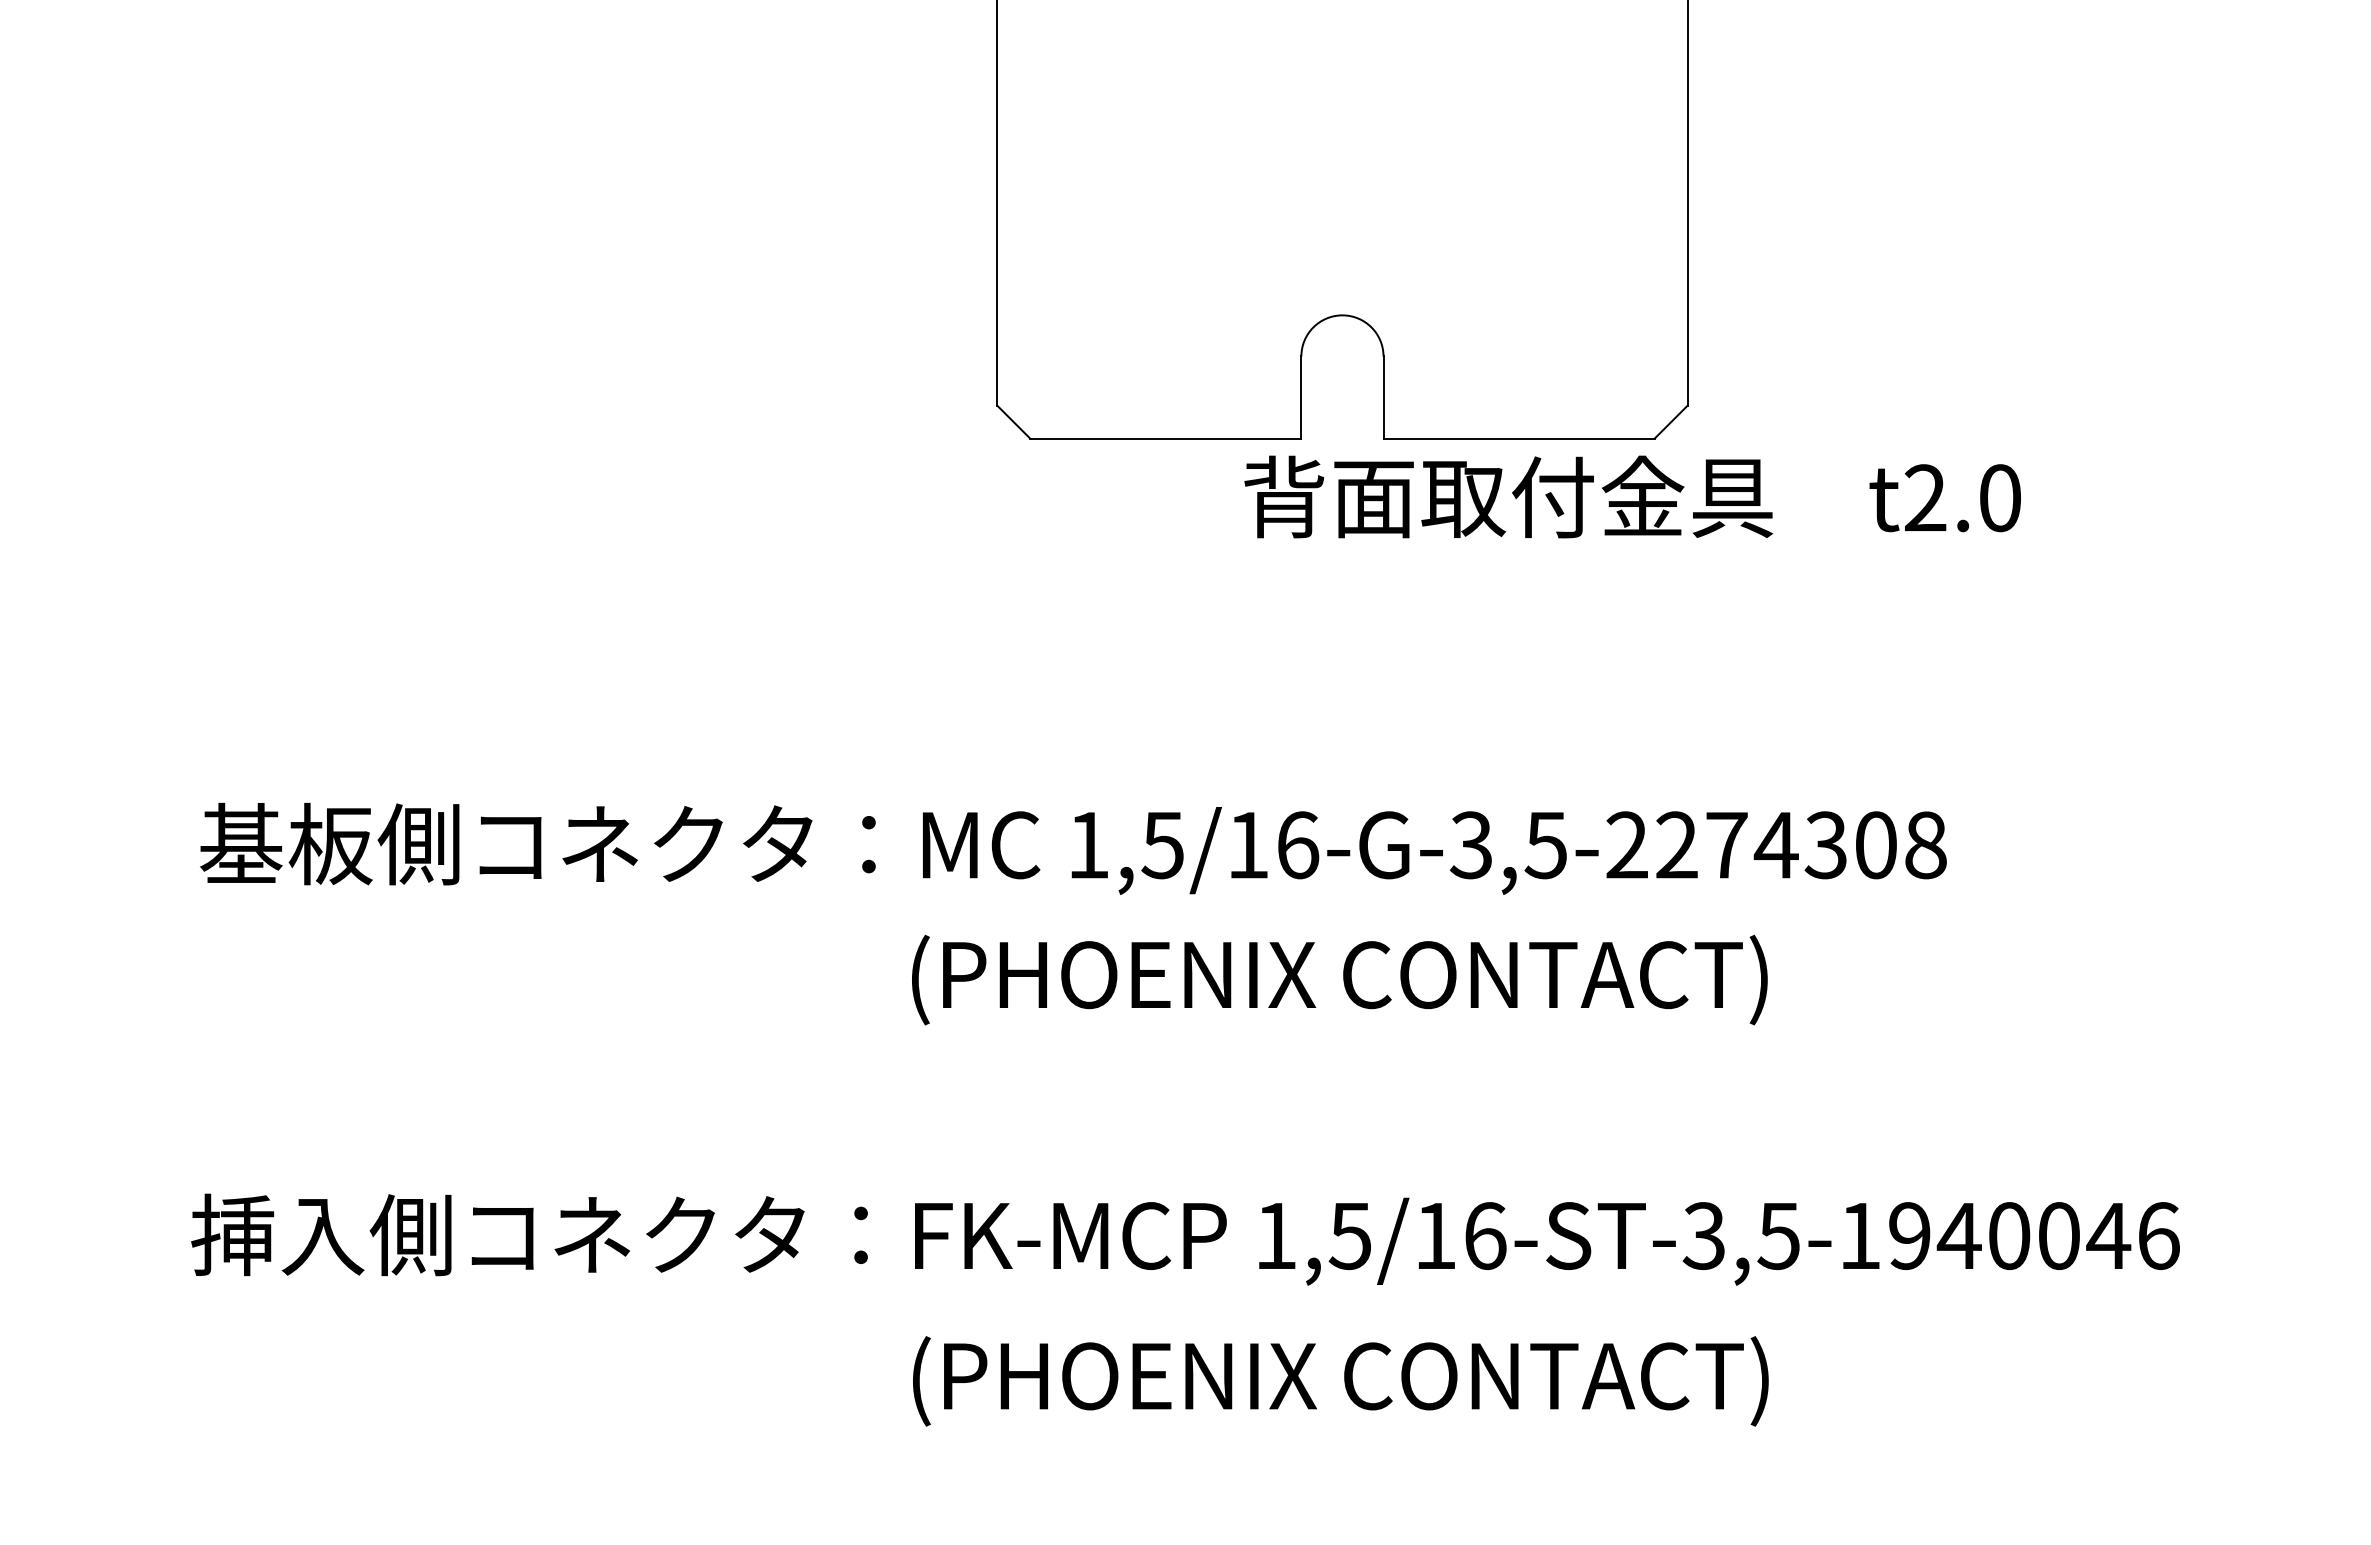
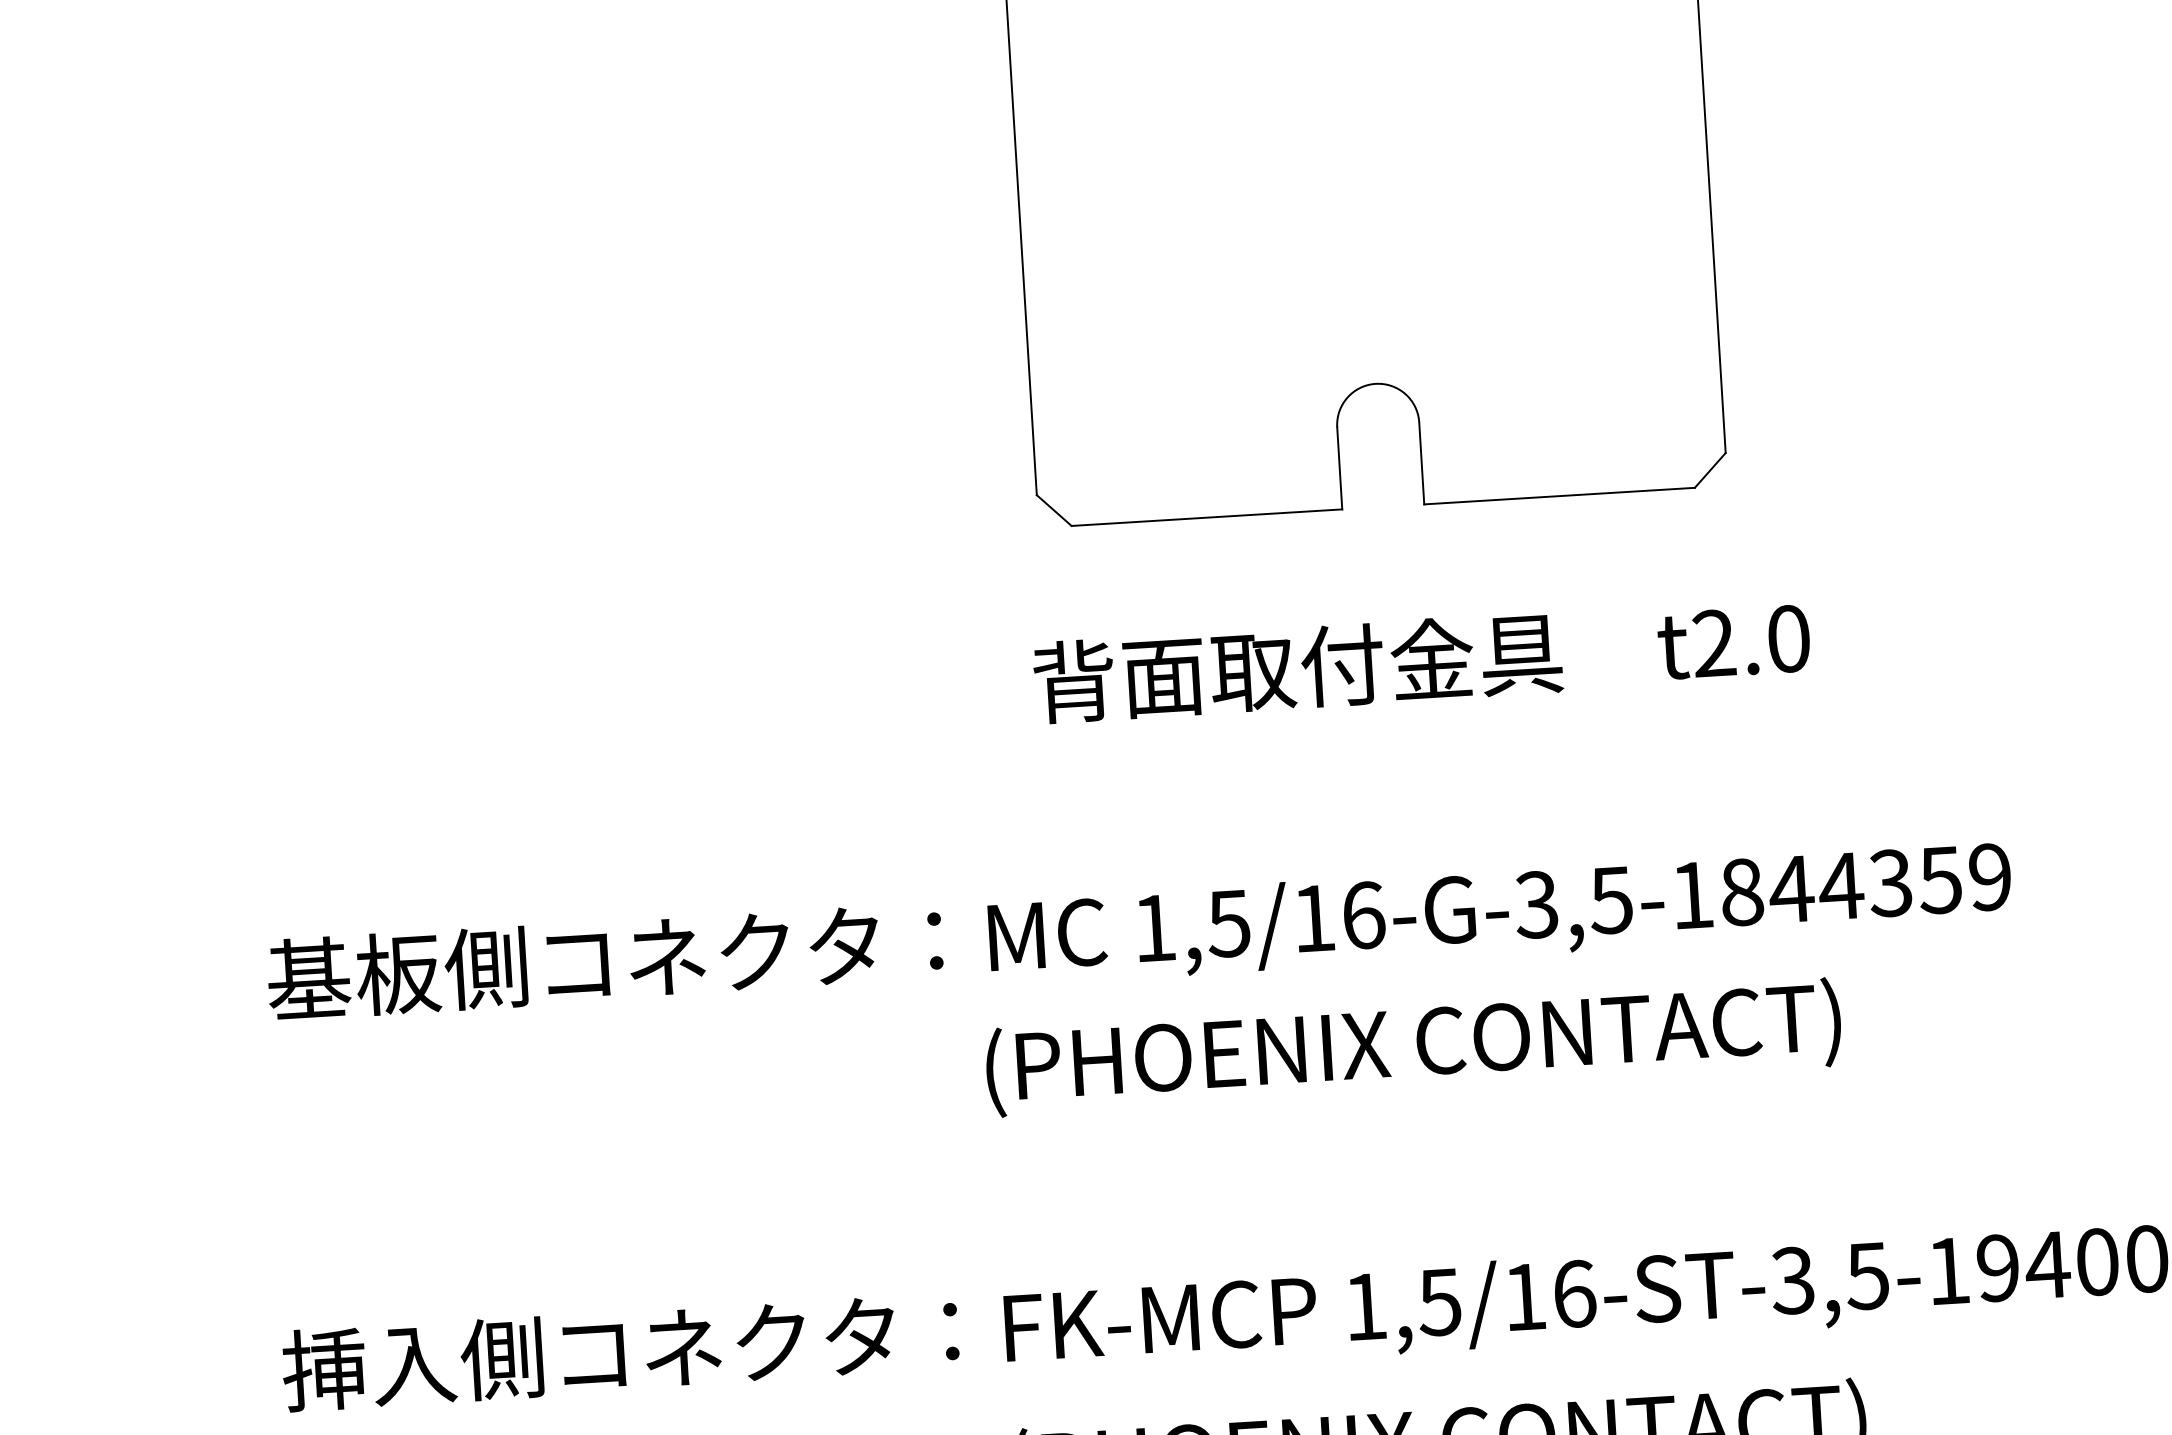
text: (1632, 496) -> (1421, 659), moved
text: (1776, 845) -> (1841, 886), 1,5/16-G-3,5-2274308 -> 1,5/16-G-3,5-1844359

